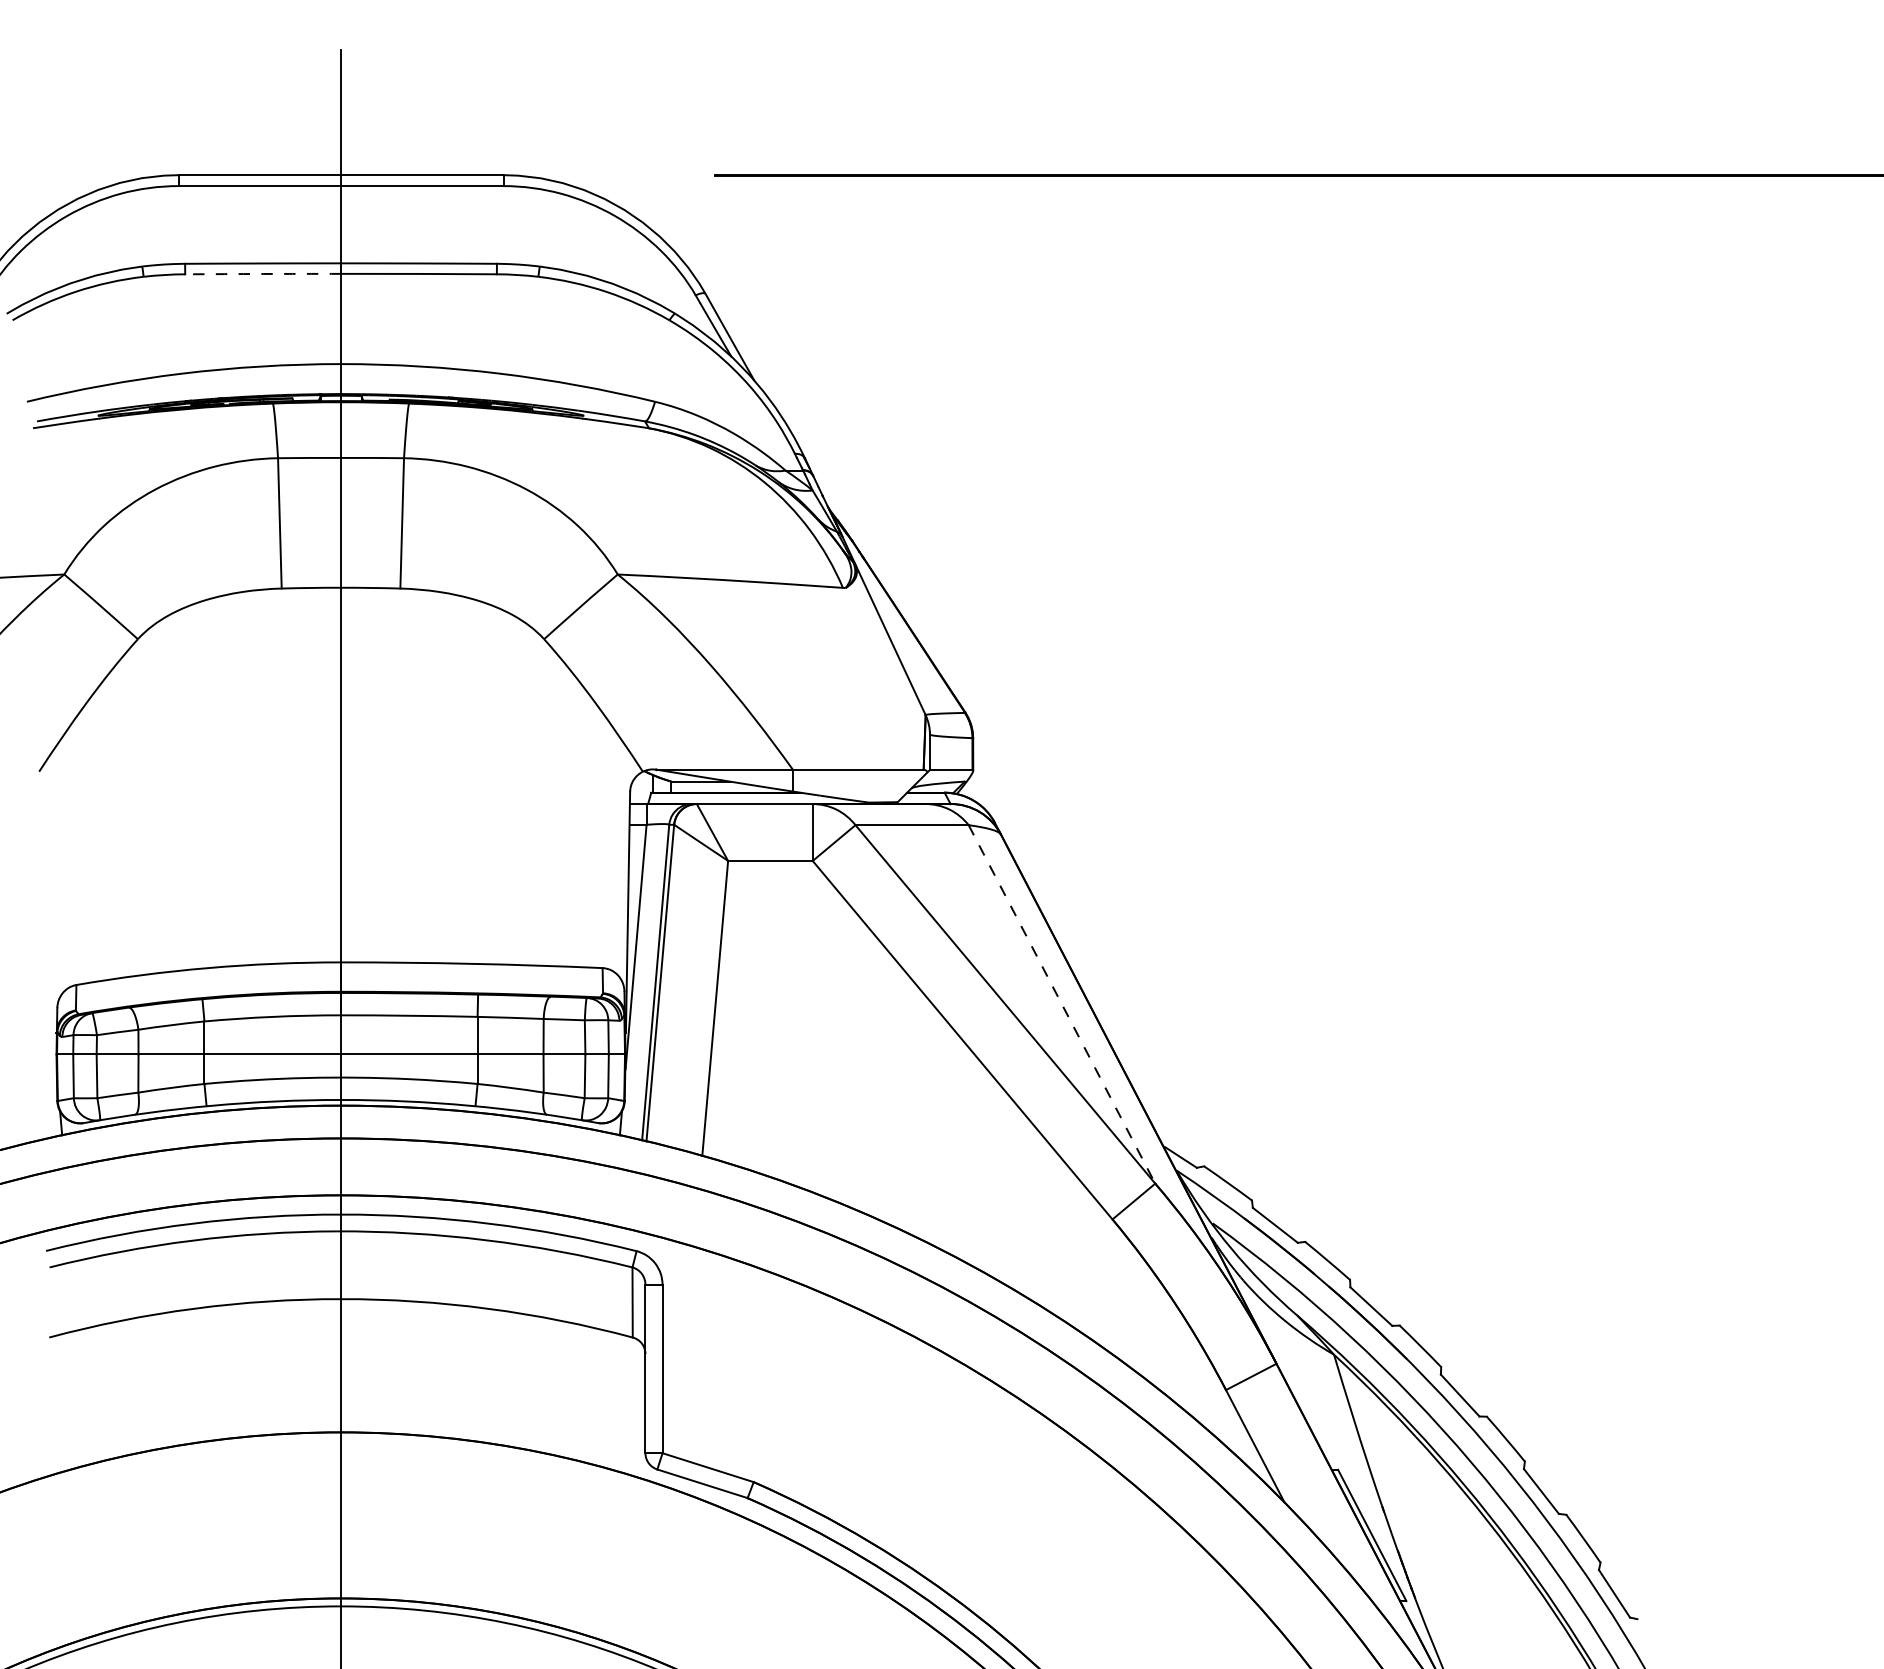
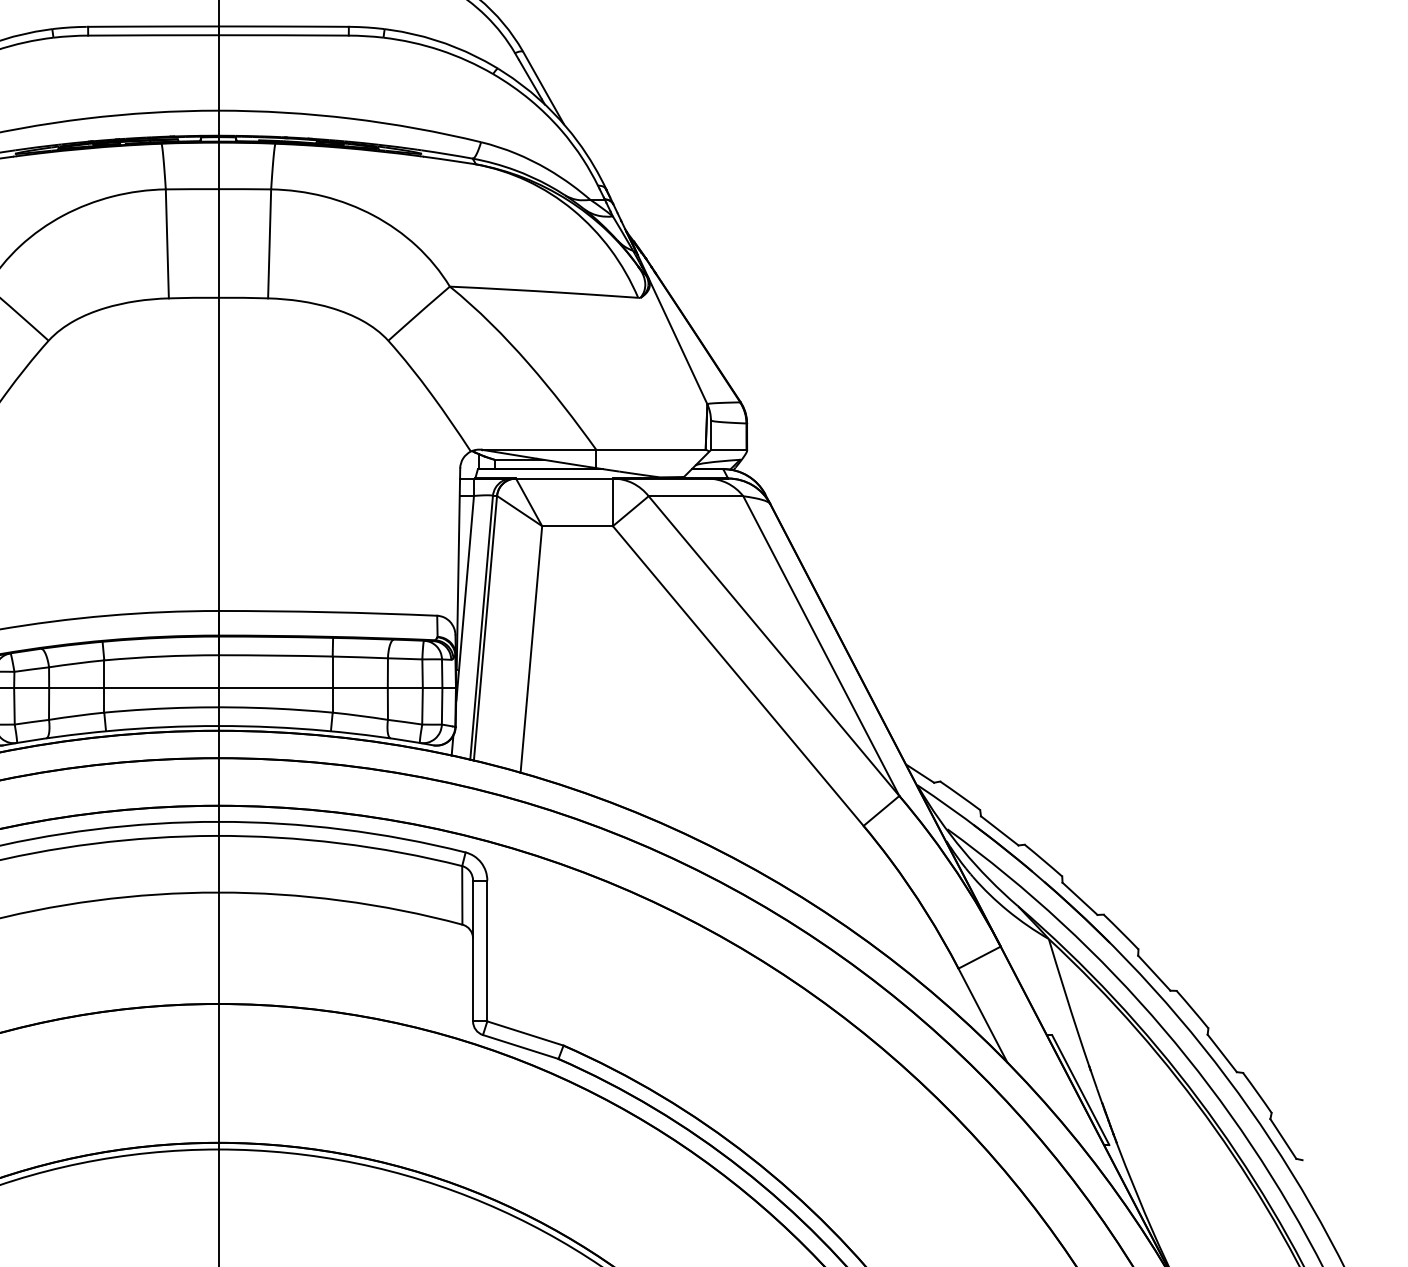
arc: (263, 273) -> (153, 34), dashed -> solid
line: (1062, 1004) -> (821, 646), dashed -> solid

